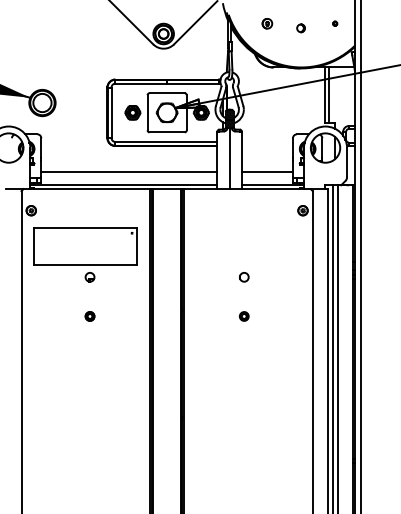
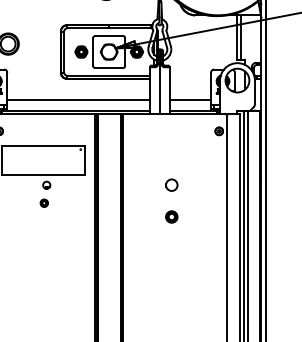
part: (243, 277) -> (171, 185), size x1.6
part: (89, 316) -> (43, 203), moved
part: (243, 316) -> (171, 217), size x1.6

